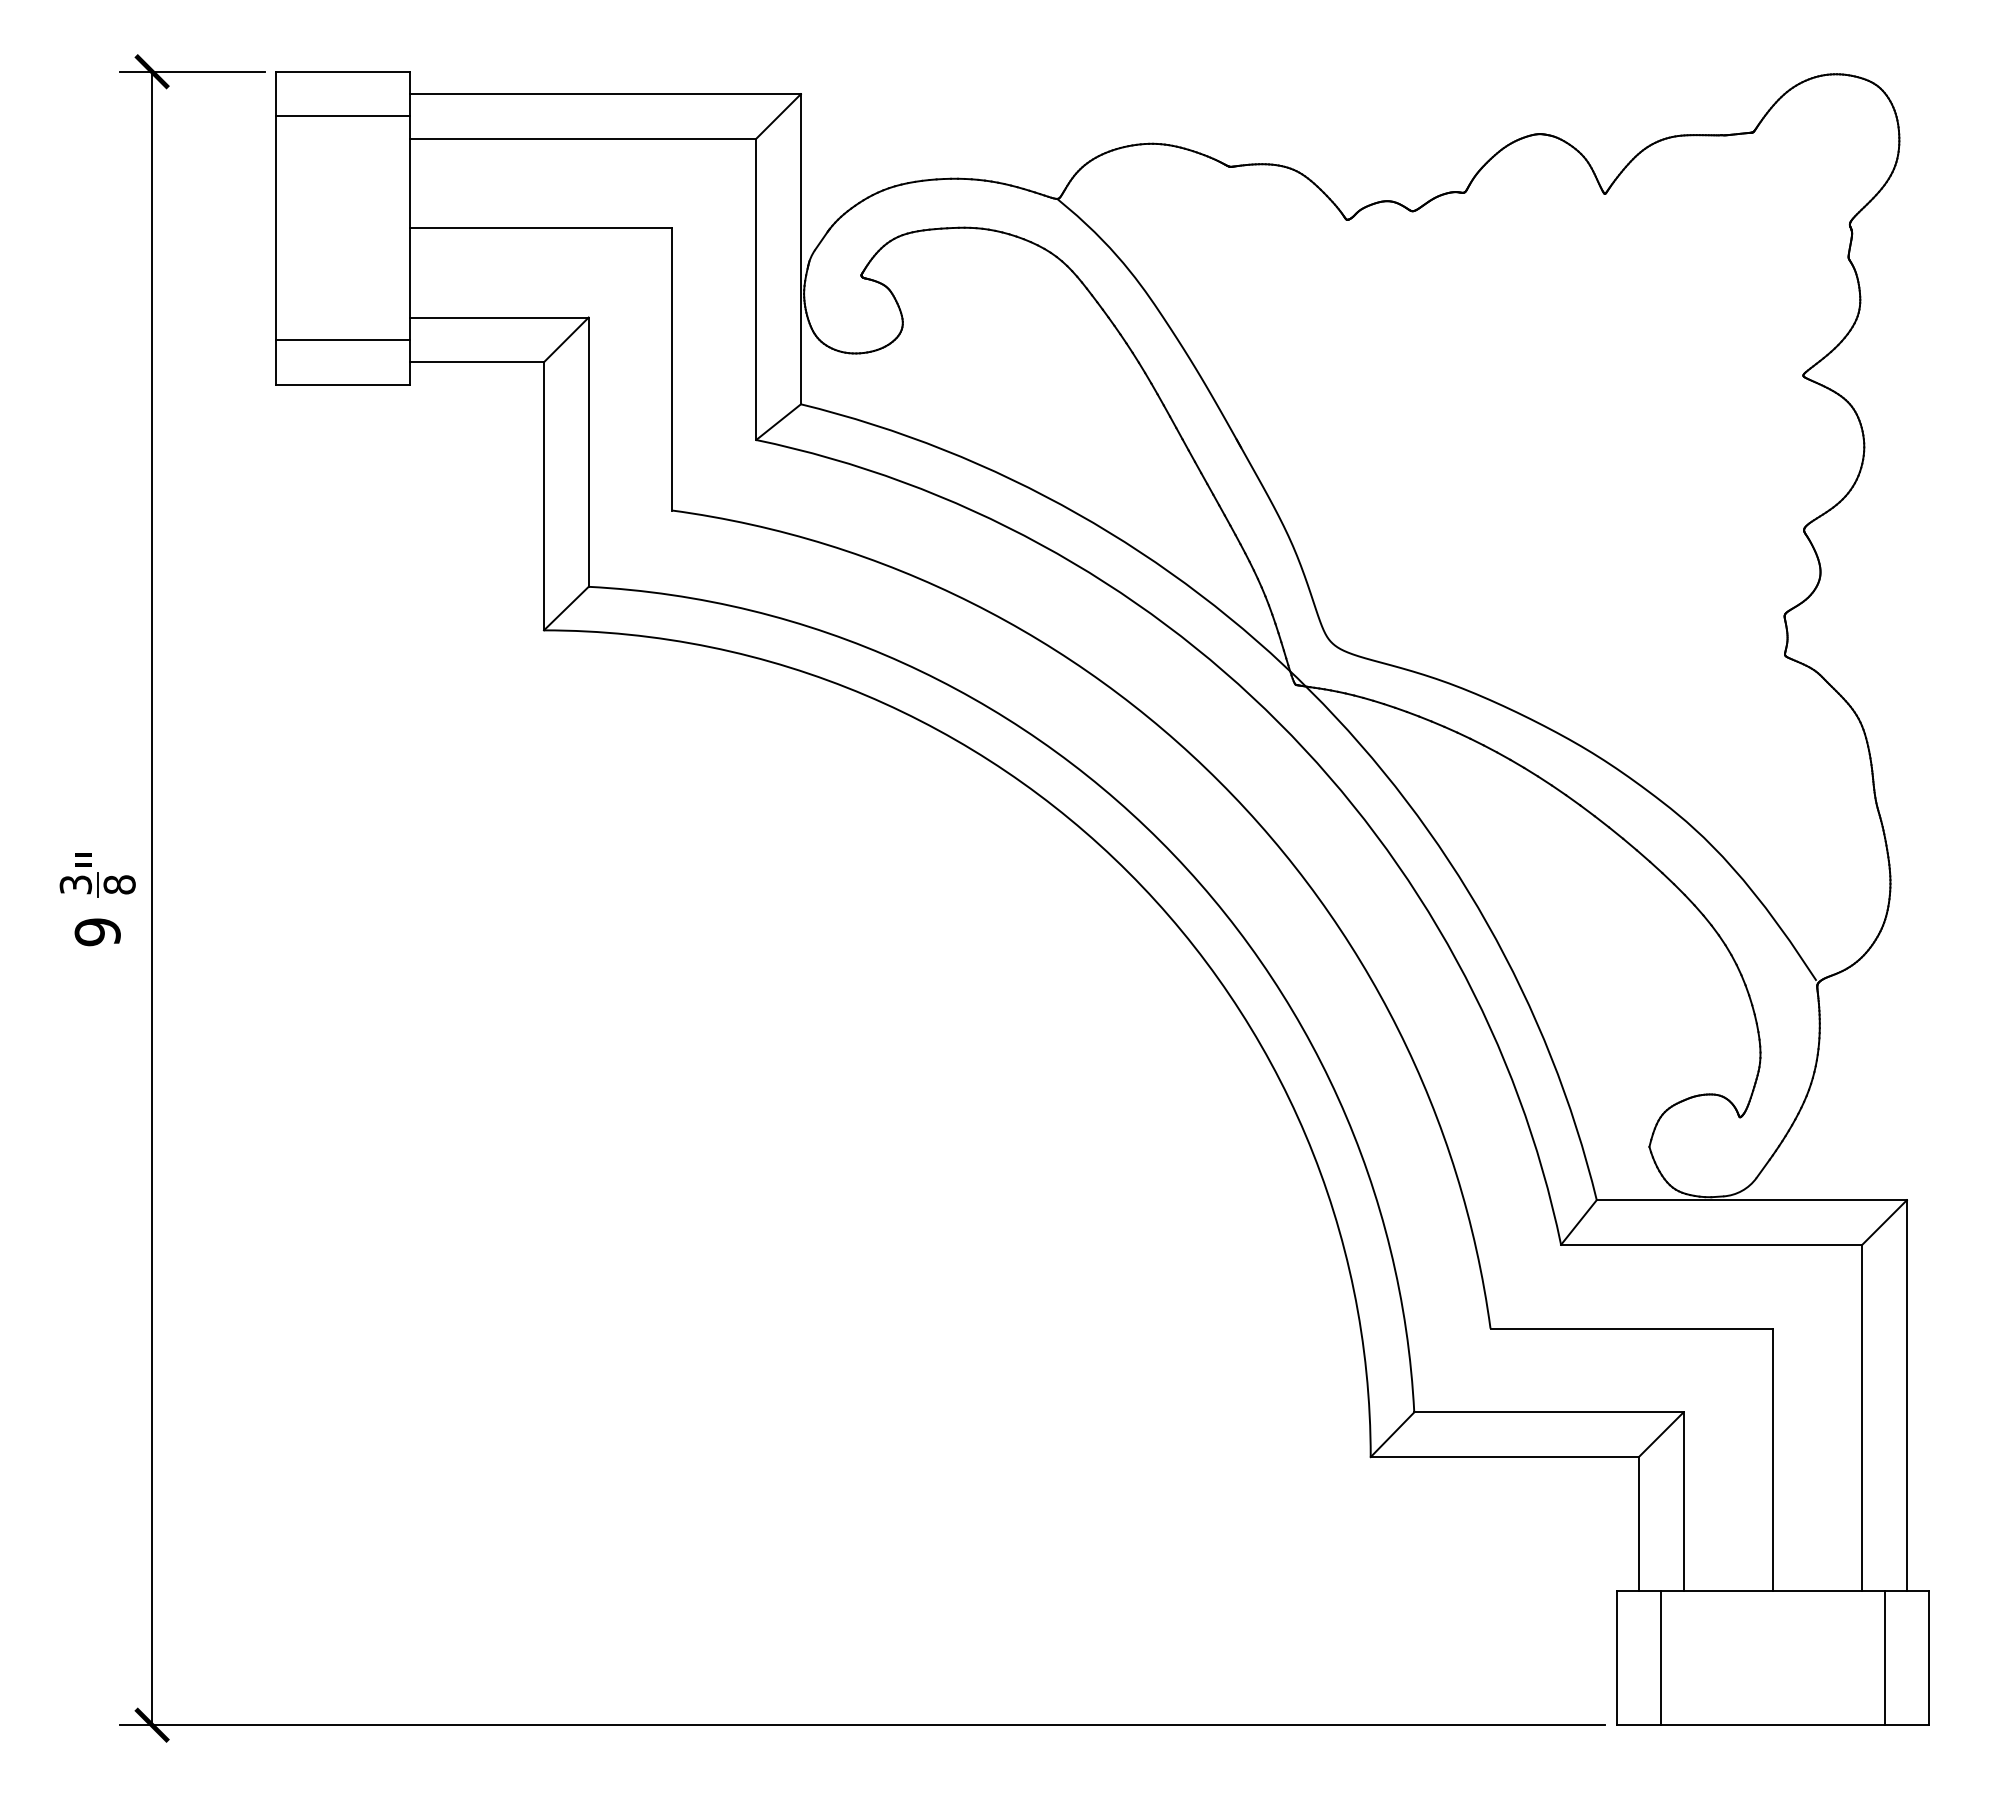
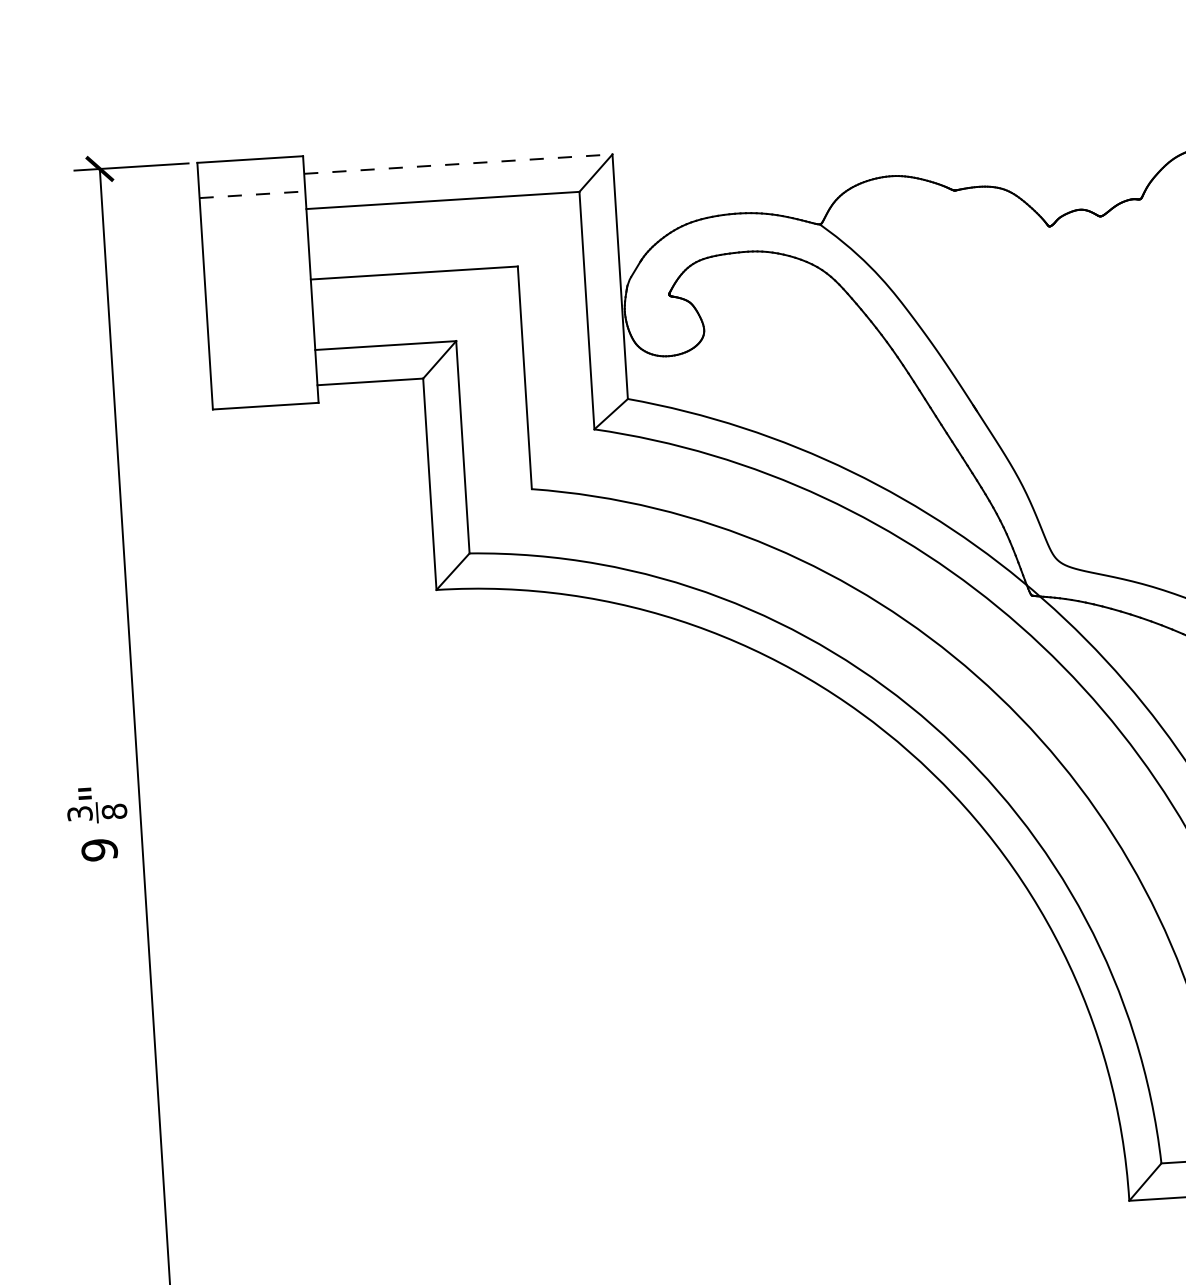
line: (605, 94) -> (458, 164), solid -> dashed
line: (343, 116) -> (252, 194), solid -> dashed
line: (342, 339) -> (263, 370), removed

